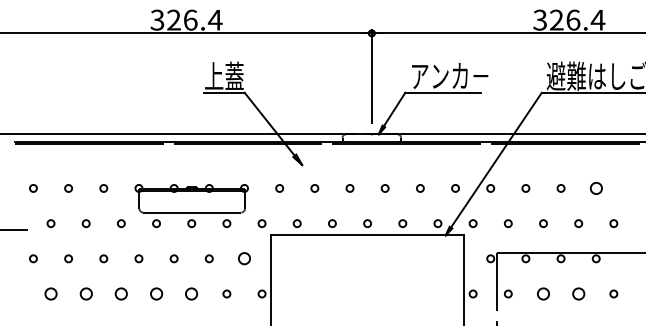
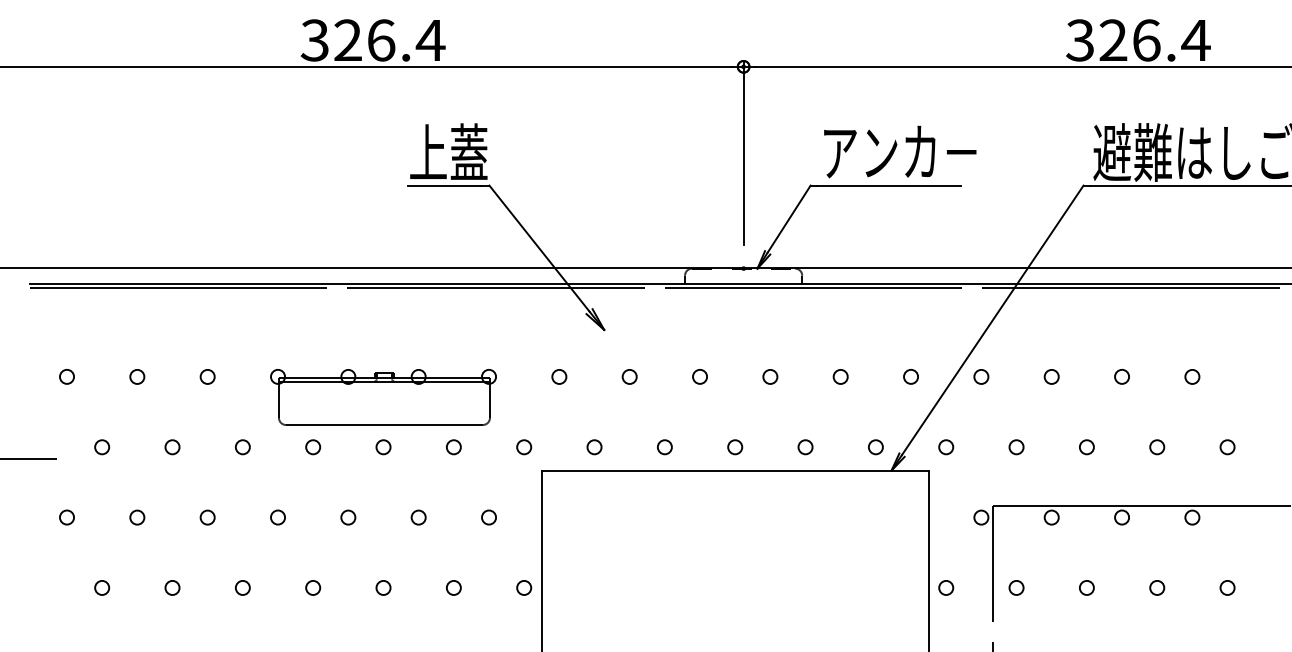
circle: (595, 188) -> (1190, 376), size x0.62
circle: (244, 258) -> (489, 516), size x0.62
circle: (50, 293) -> (101, 586), size x0.62
circle: (85, 293) -> (171, 586), size x0.62
circle: (121, 293) -> (243, 586), size x0.62
circle: (156, 293) -> (313, 586), size x0.62
circle: (191, 293) -> (383, 586), size x0.62
circle: (543, 293) -> (1086, 586), size x0.62
circle: (578, 293) -> (1156, 586), size x0.62

